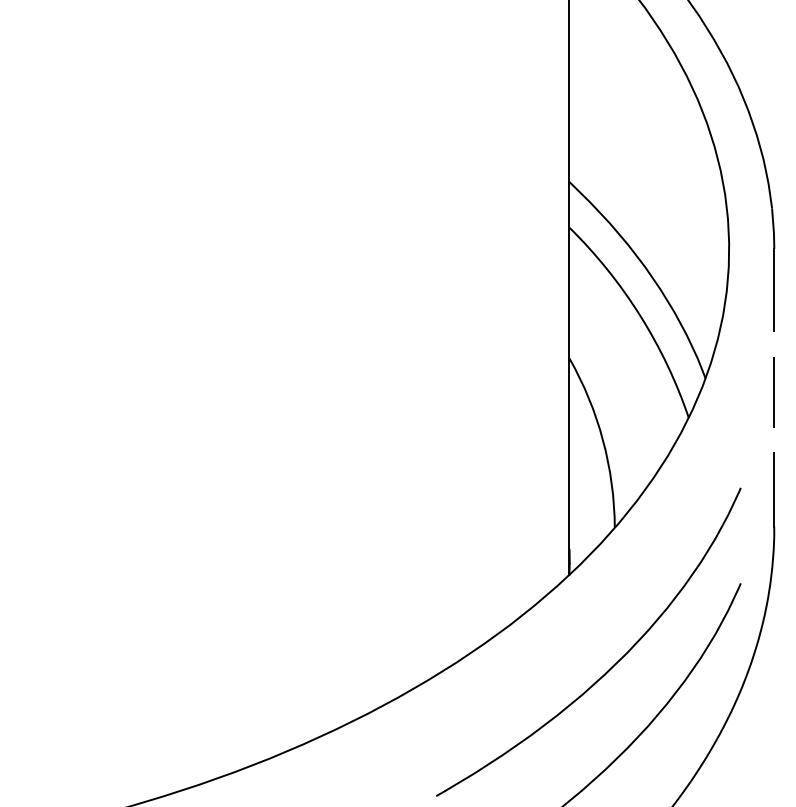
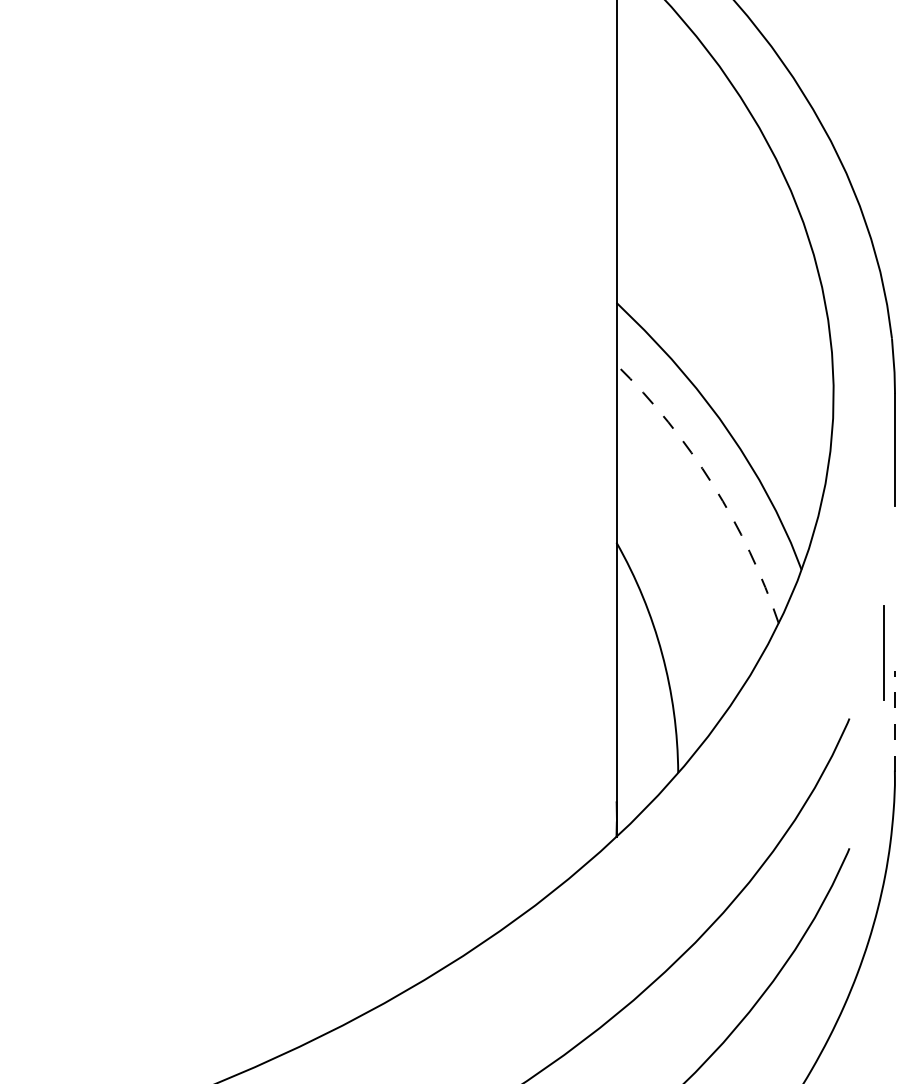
arc: (640, 315) -> (713, 484), solid -> dashed
line: (773, 392) -> (883, 652), moved
line: (774, 490) -> (895, 722), solid -> dashed

